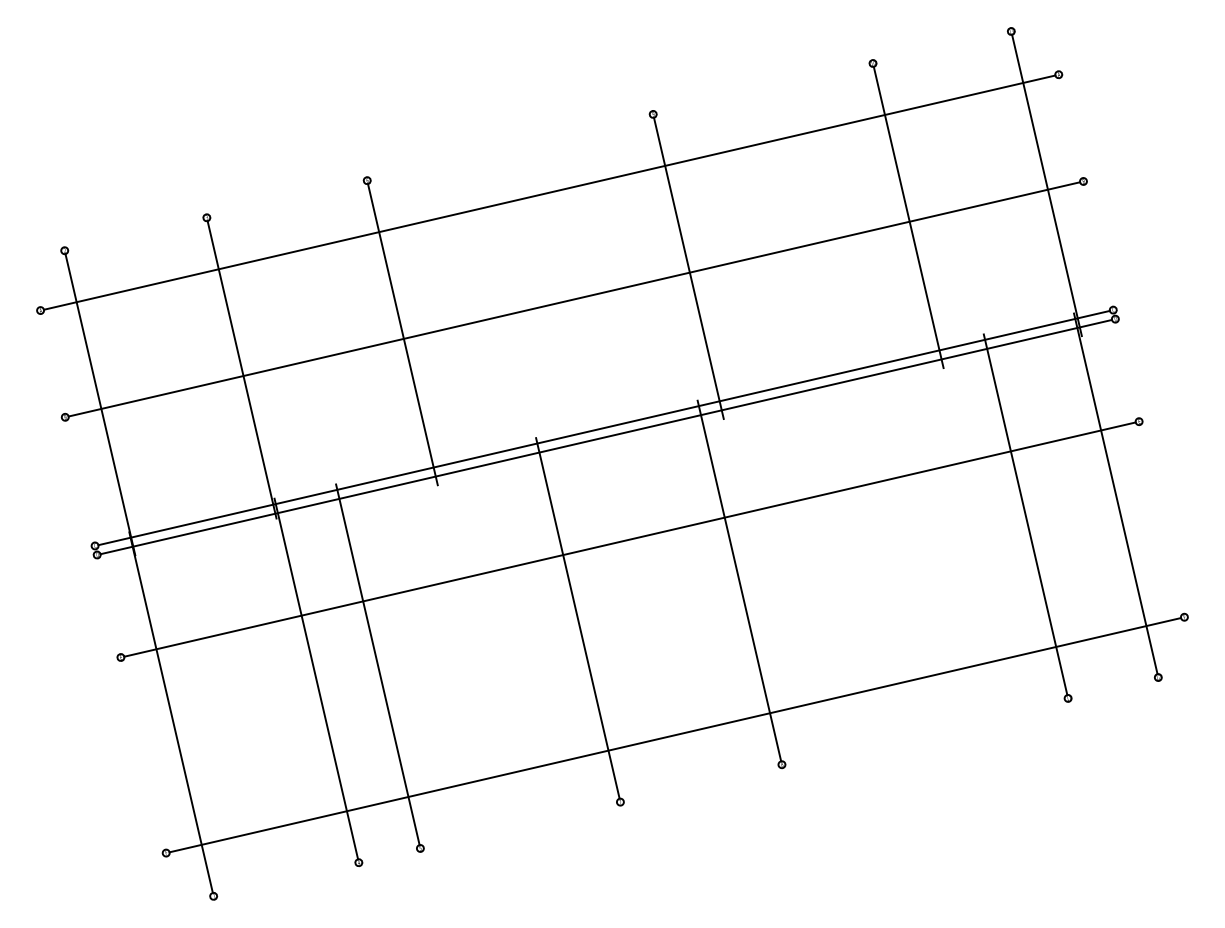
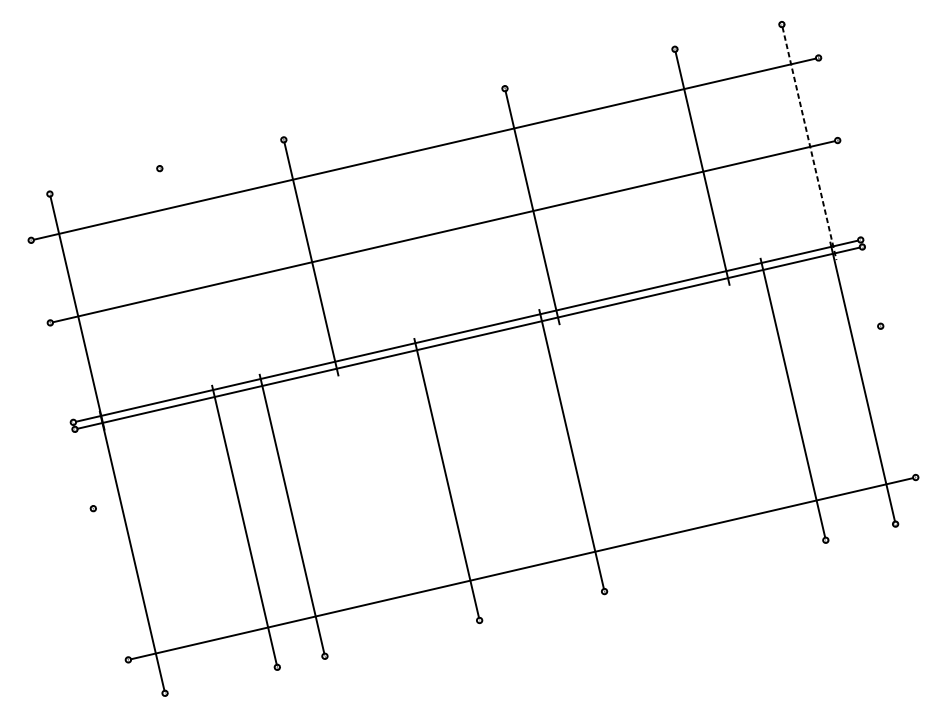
line: (1046, 185) -> (809, 143), solid -> dashed
line: (241, 369) -> (186, 285), removed
line: (629, 539) -> (486, 417), removed

